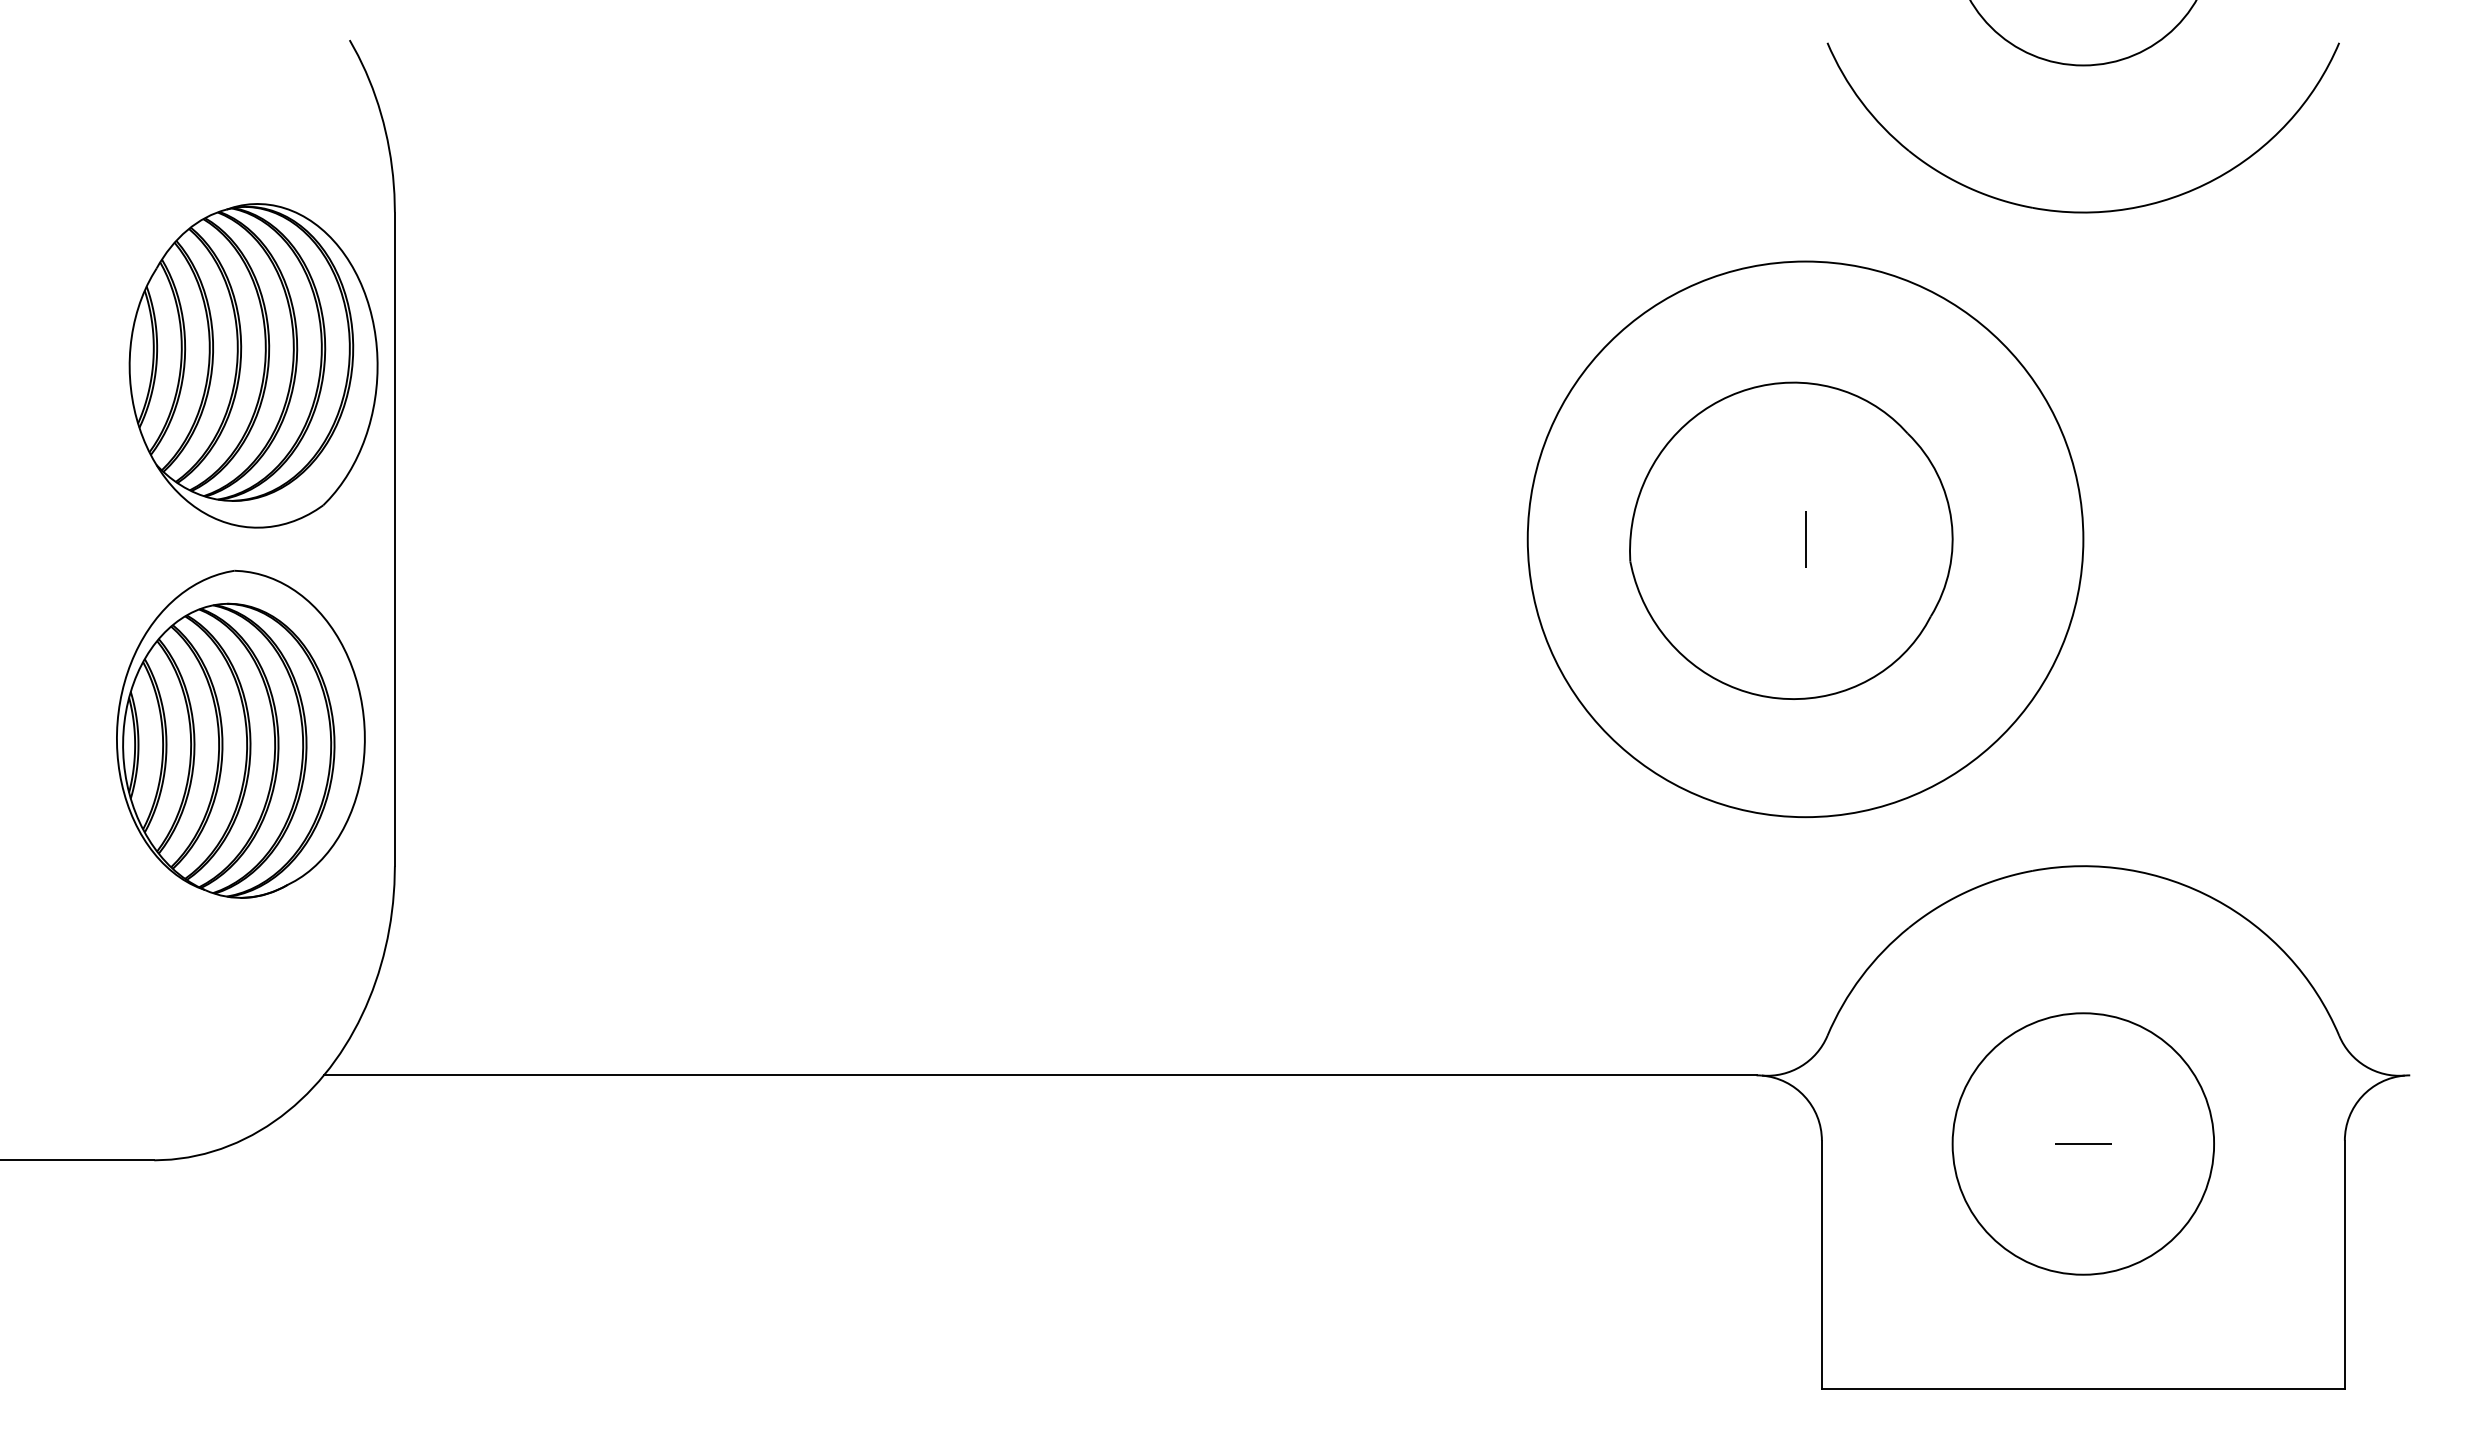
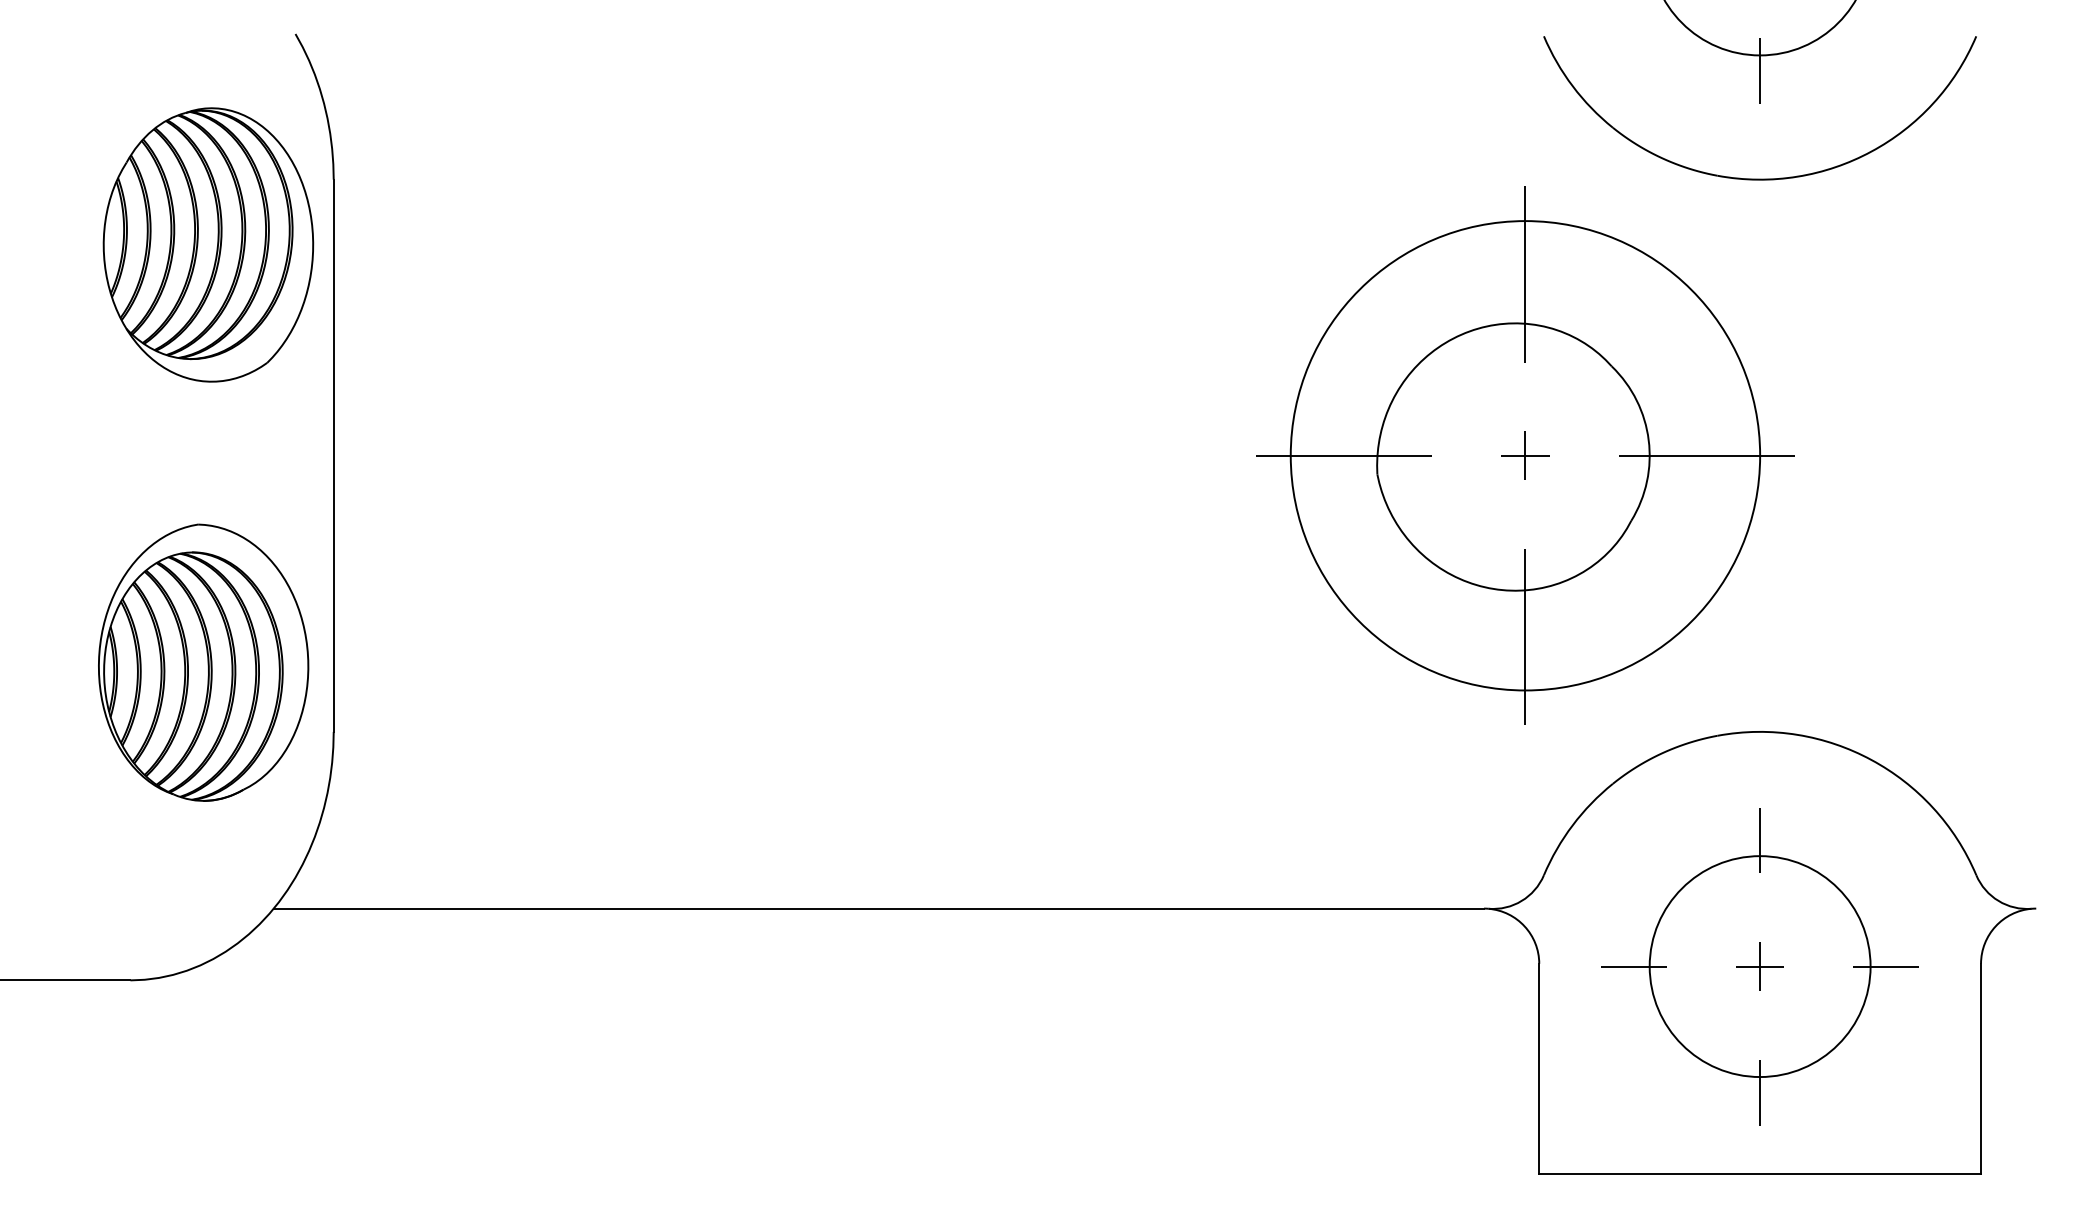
line: (2083, 83) -> (1760, 70), added
line: (1805, 324) -> (1525, 274), added
part: (253, 365) -> (208, 244), moved
line: (1590, 539) -> (1343, 455), added
line: (1805, 539) -> (1525, 455), added
line: (2019, 539) -> (1706, 455), added
part: (240, 733) -> (203, 662), moved
line: (1805, 753) -> (1525, 636), added
line: (2083, 994) -> (1760, 840), added
line: (2083, 1143) -> (1760, 966), added
line: (1934, 1144) -> (1634, 966), added
line: (2232, 1144) -> (1886, 966), added
line: (2083, 1293) -> (1760, 1092), added

